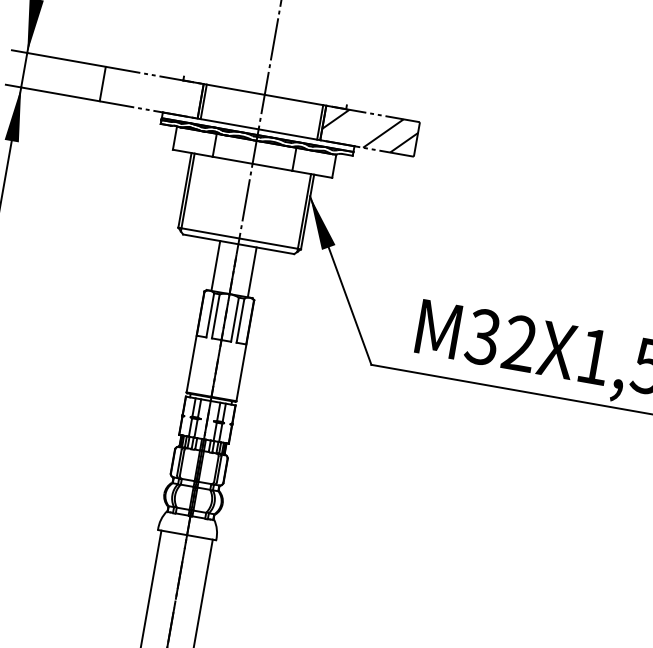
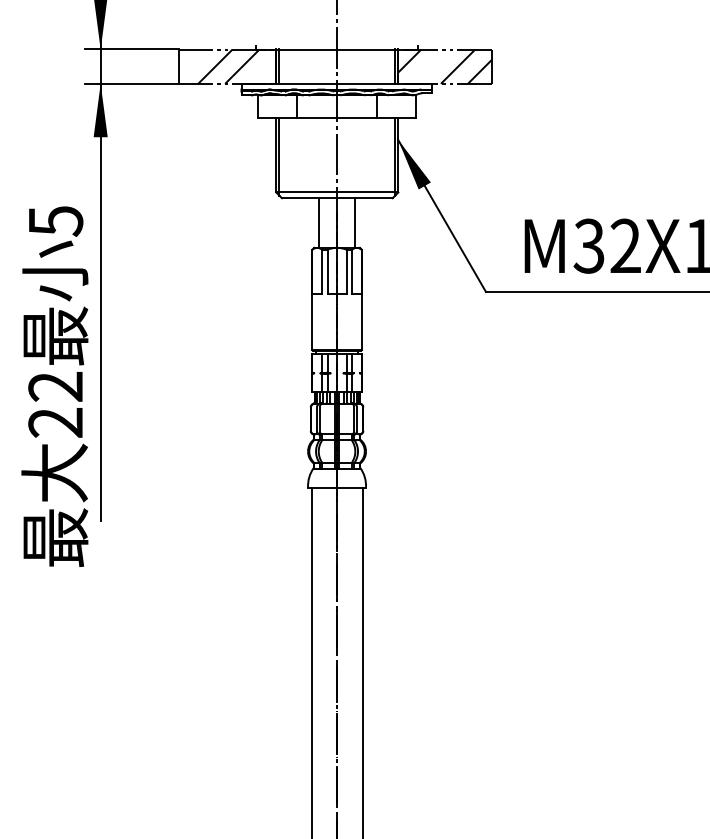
hatch: (152, 92) -> (228, 66), added

